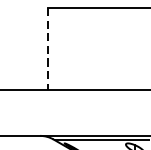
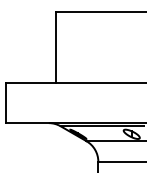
line: (47, 49) -> (55, 47), dashed -> solid

